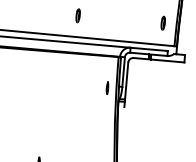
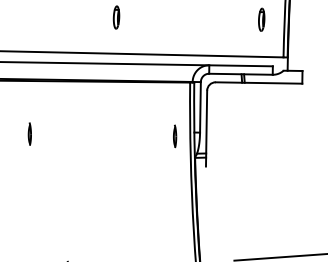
part: (21, 80) -> (28, 134), added

